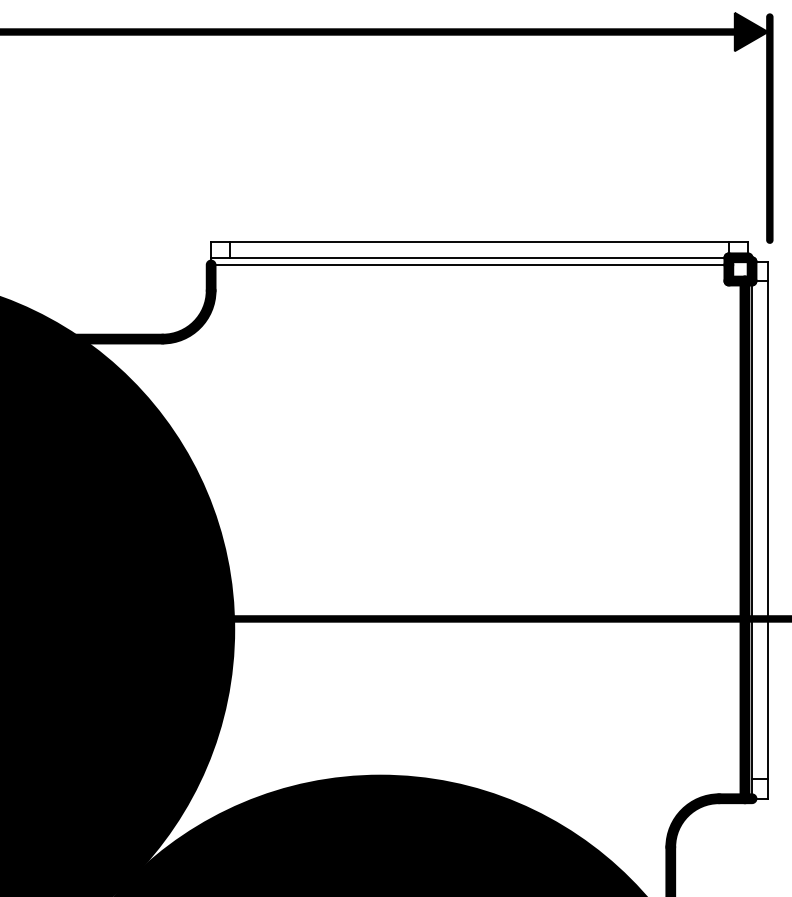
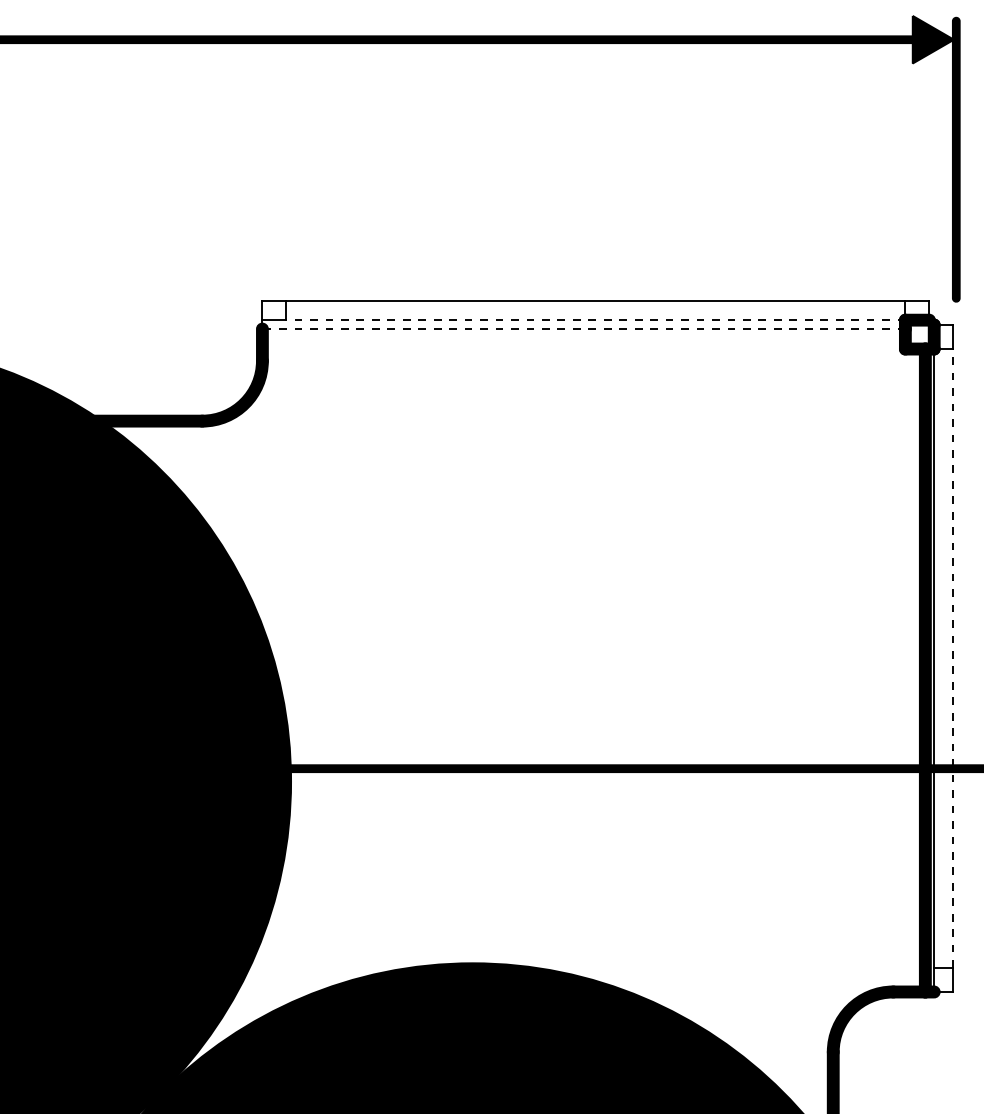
line: (479, 258) -> (595, 320), solid -> dashed
line: (469, 265) -> (583, 329), solid -> dashed
line: (767, 529) -> (953, 657), solid -> dashed

